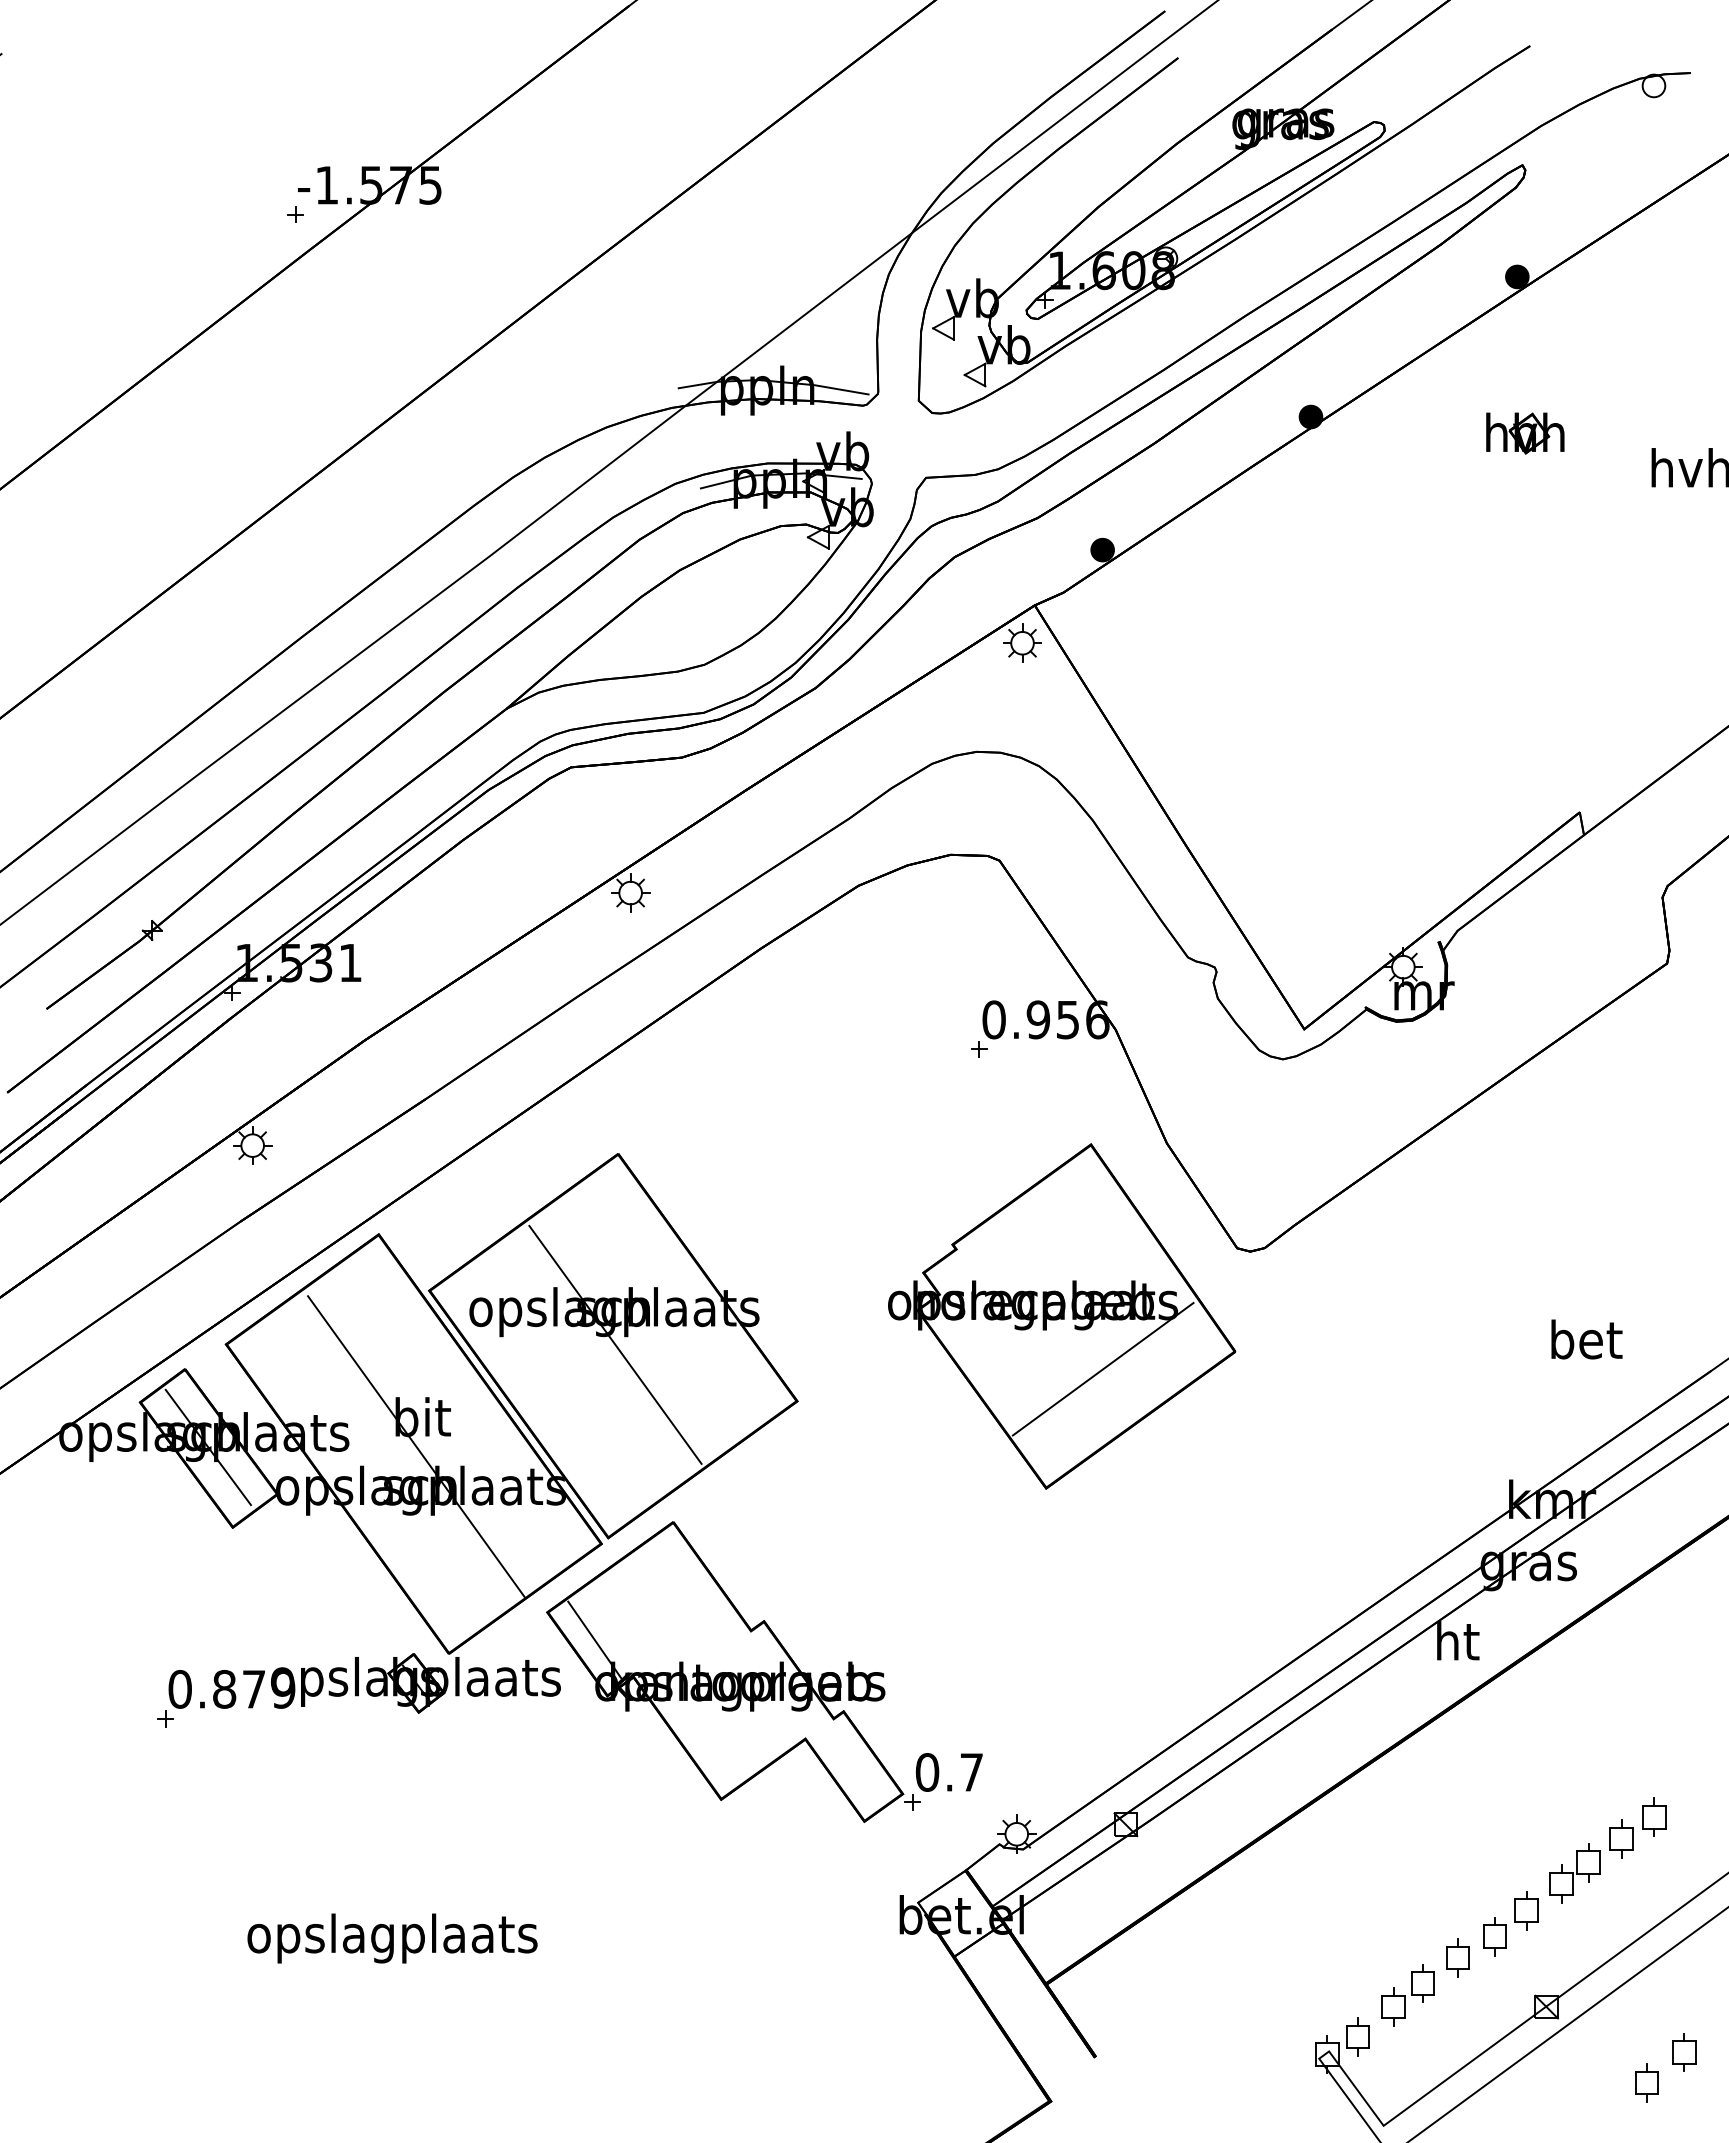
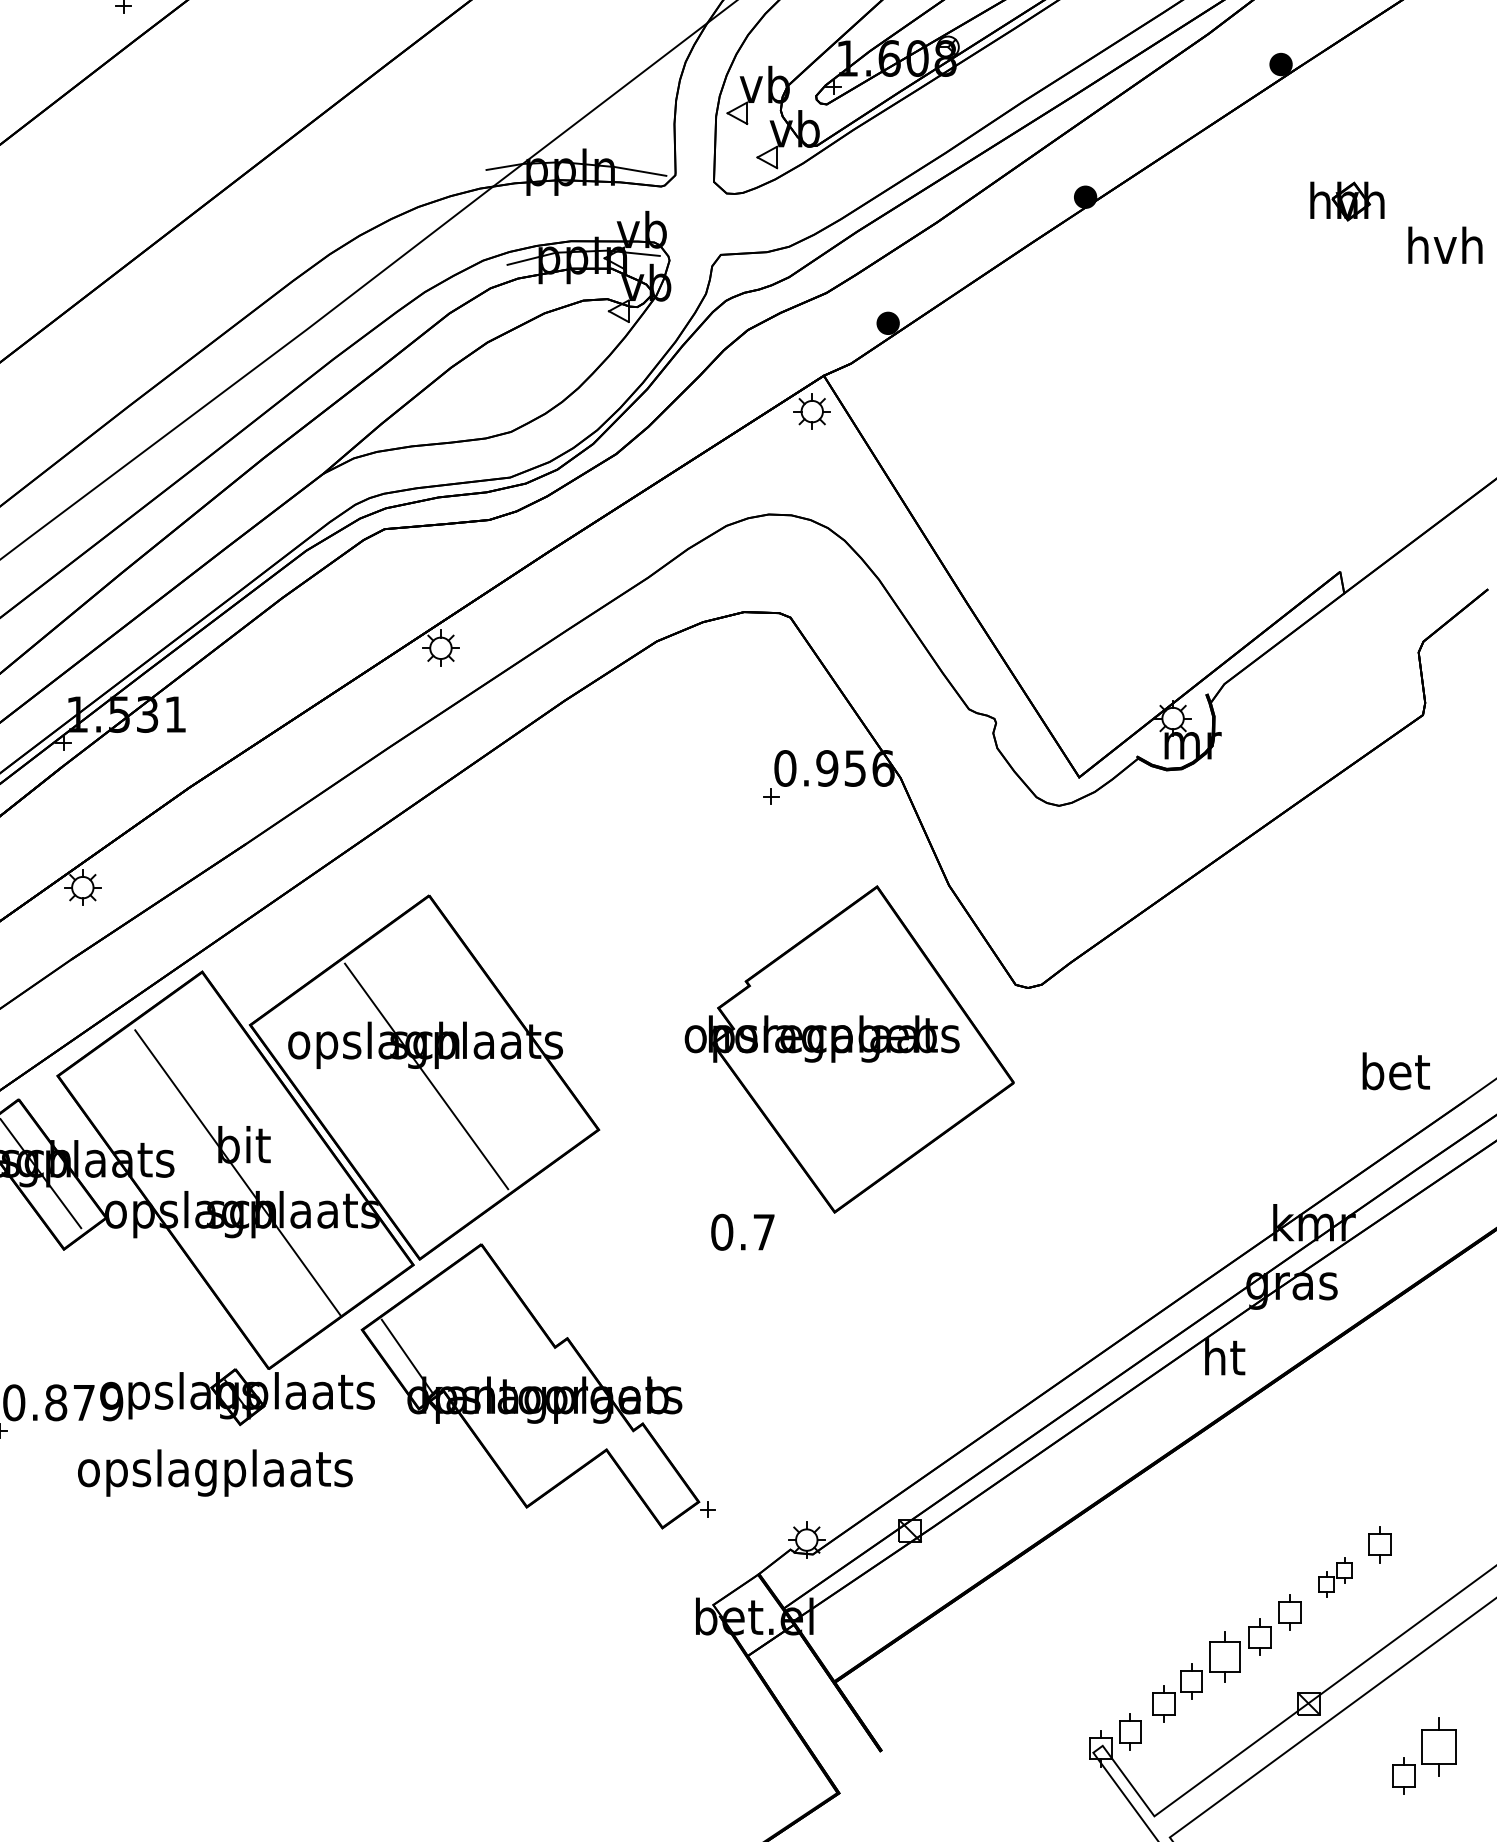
part: (1525, 433) -> (1347, 201), moved
text: (1586, 1339) -> (1395, 1071), moved
line: (1102, 1368) -> (888, 1098), removed
text: (948, 1772) -> (742, 1232), moved
part: (1654, 1816) -> (1411, 1523), removed
part: (1574, 1873) -> (1335, 1577), size x0.7
text: (392, 1938) -> (215, 1473), moved
part: (1457, 1957) -> (1224, 1656), size x1.4
part: (1684, 2052) -> (1439, 1746), size x1.6

